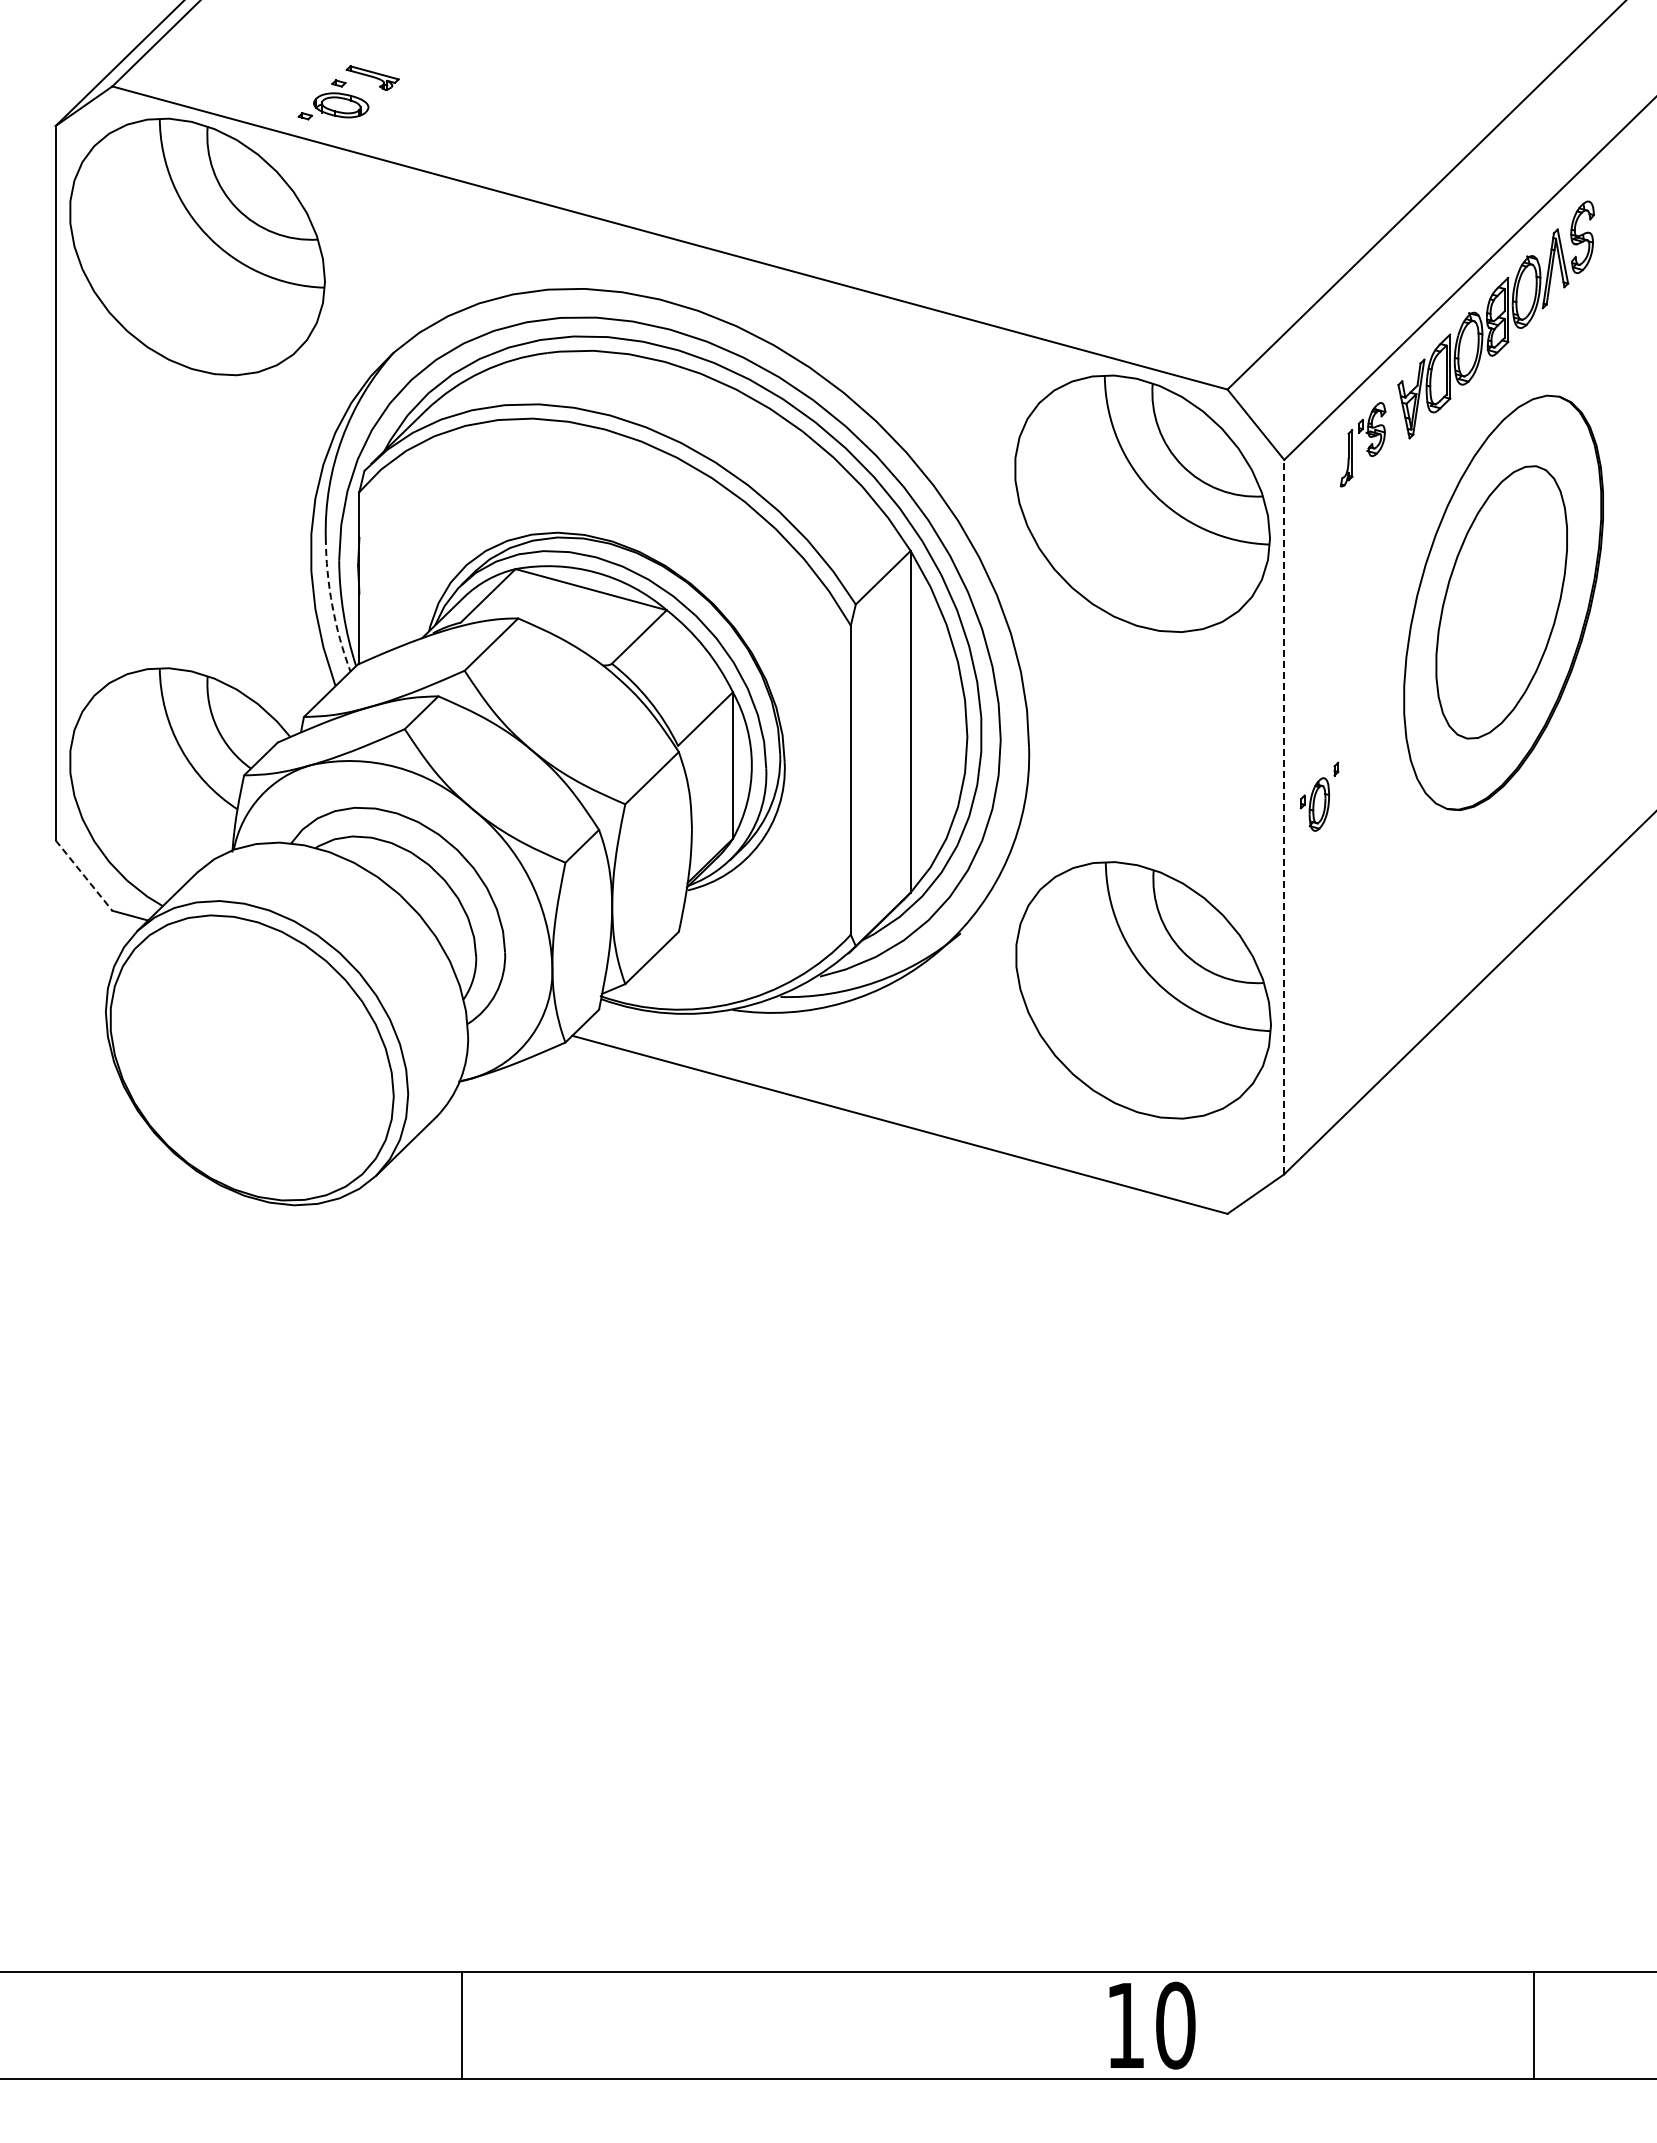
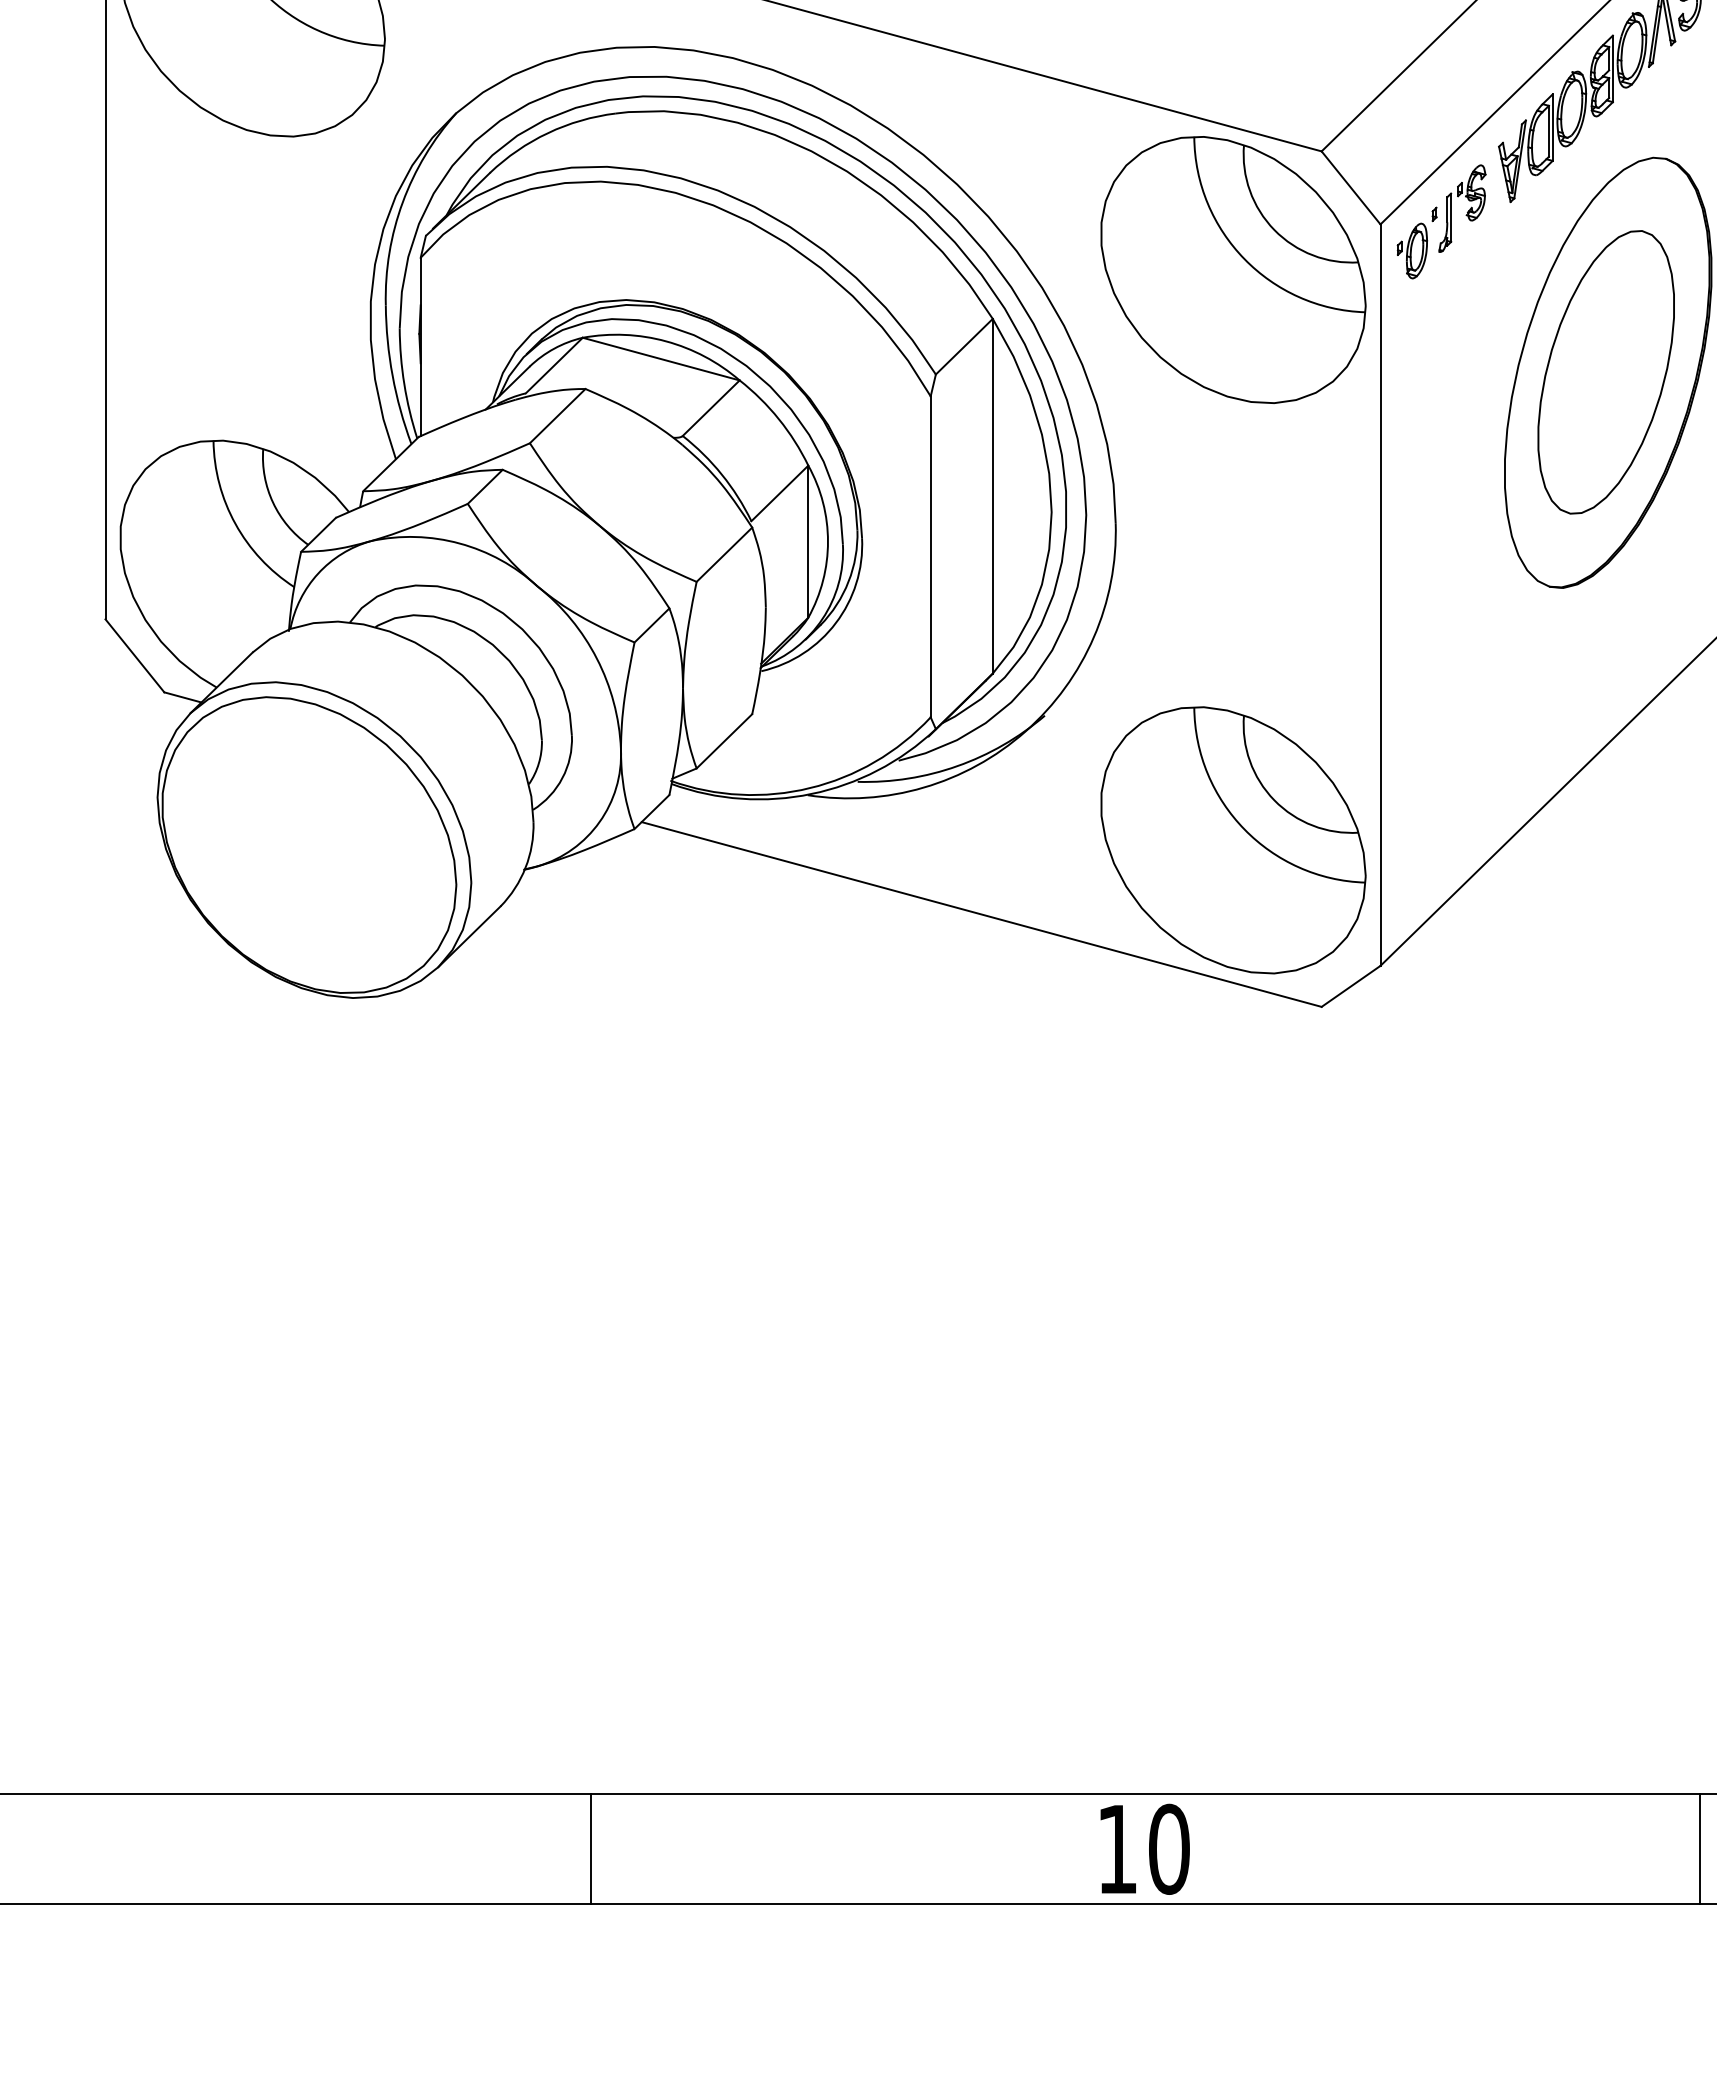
arc: (332, 605) -> (392, 375), dashed -> solid
part: (1319, 796) -> (1417, 242), moved
line: (1284, 816) -> (1380, 594), dashed -> solid
line: (84, 875) -> (135, 655), dashed -> solid
part: (1143, 990) -> (1233, 840), moved
line: (462, 2024) -> (590, 1848), moved
line: (1533, 2024) -> (1699, 1848), moved
text: (1152, 2025) -> (1145, 1849), moved

